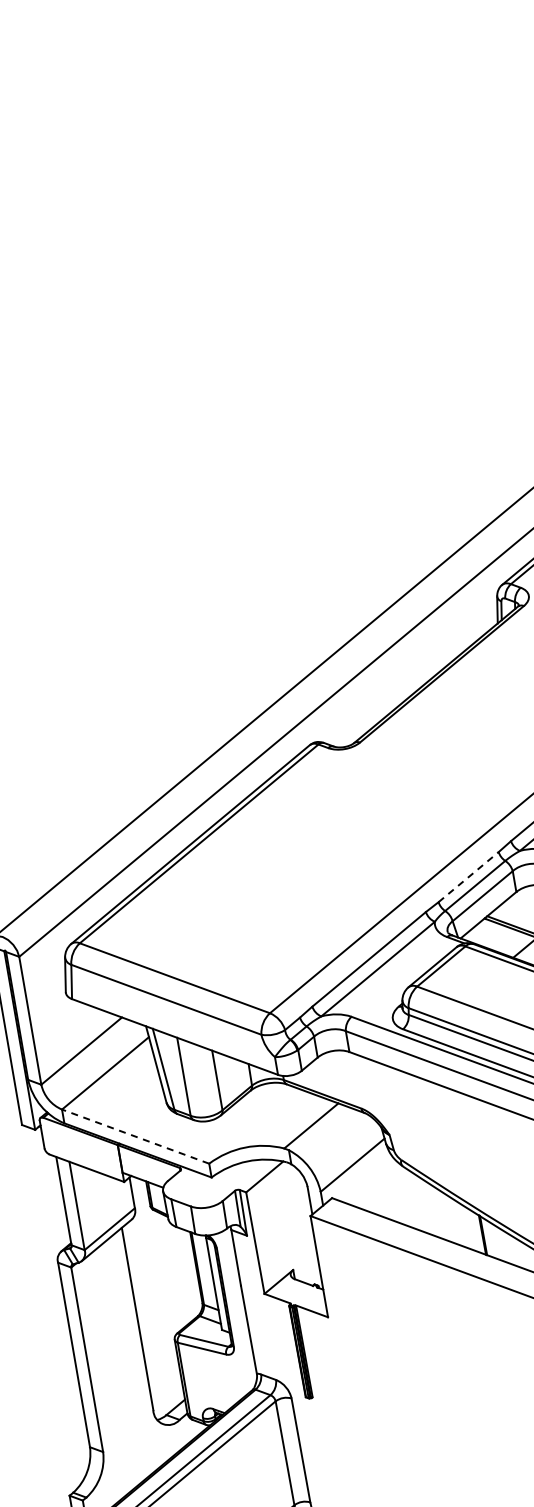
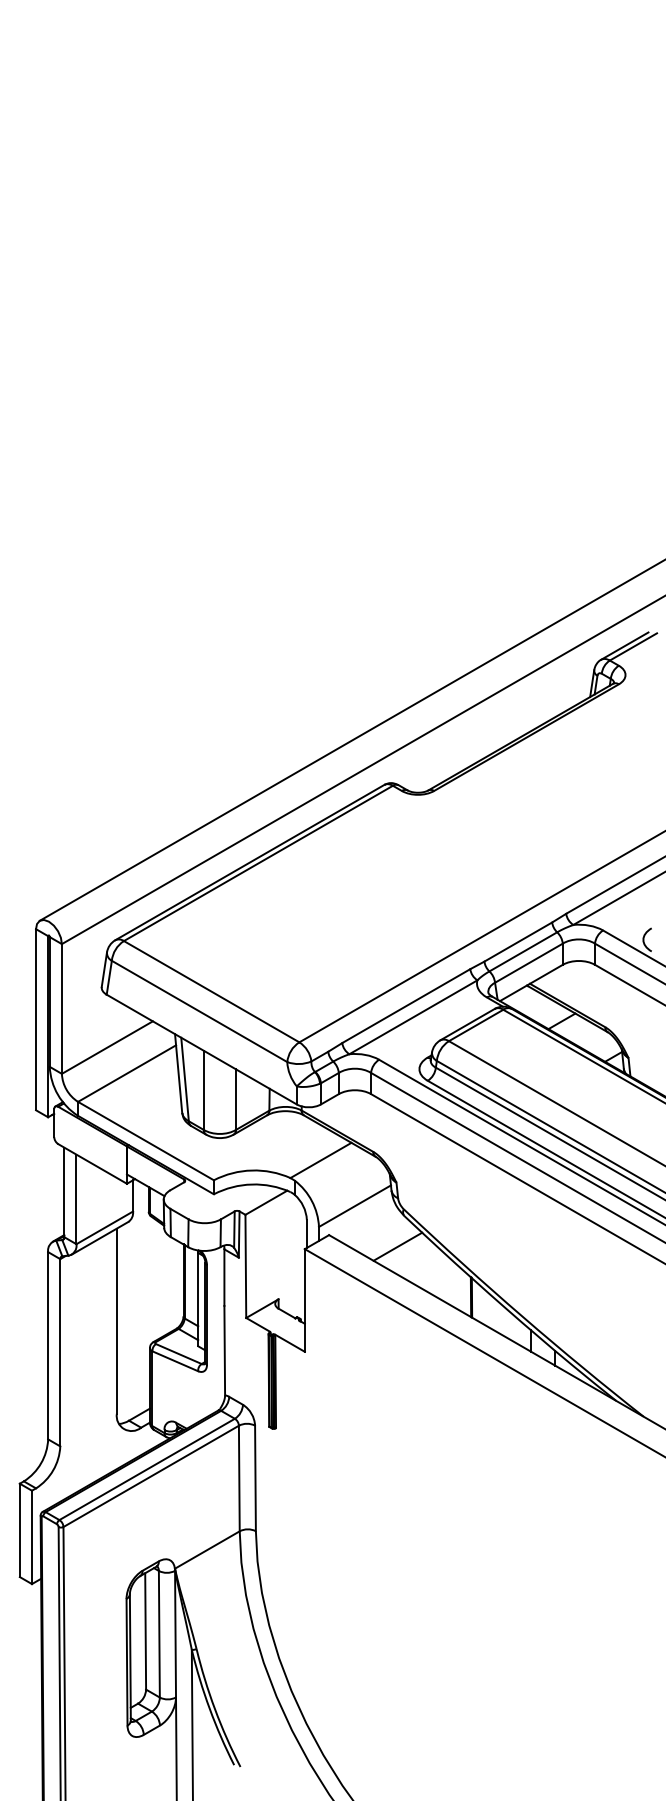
line: (468, 876) -> (518, 941), dashed -> solid
line: (135, 1136) -> (145, 1140), dashed -> solid
line: (401, 1197) -> (397, 1246), added

